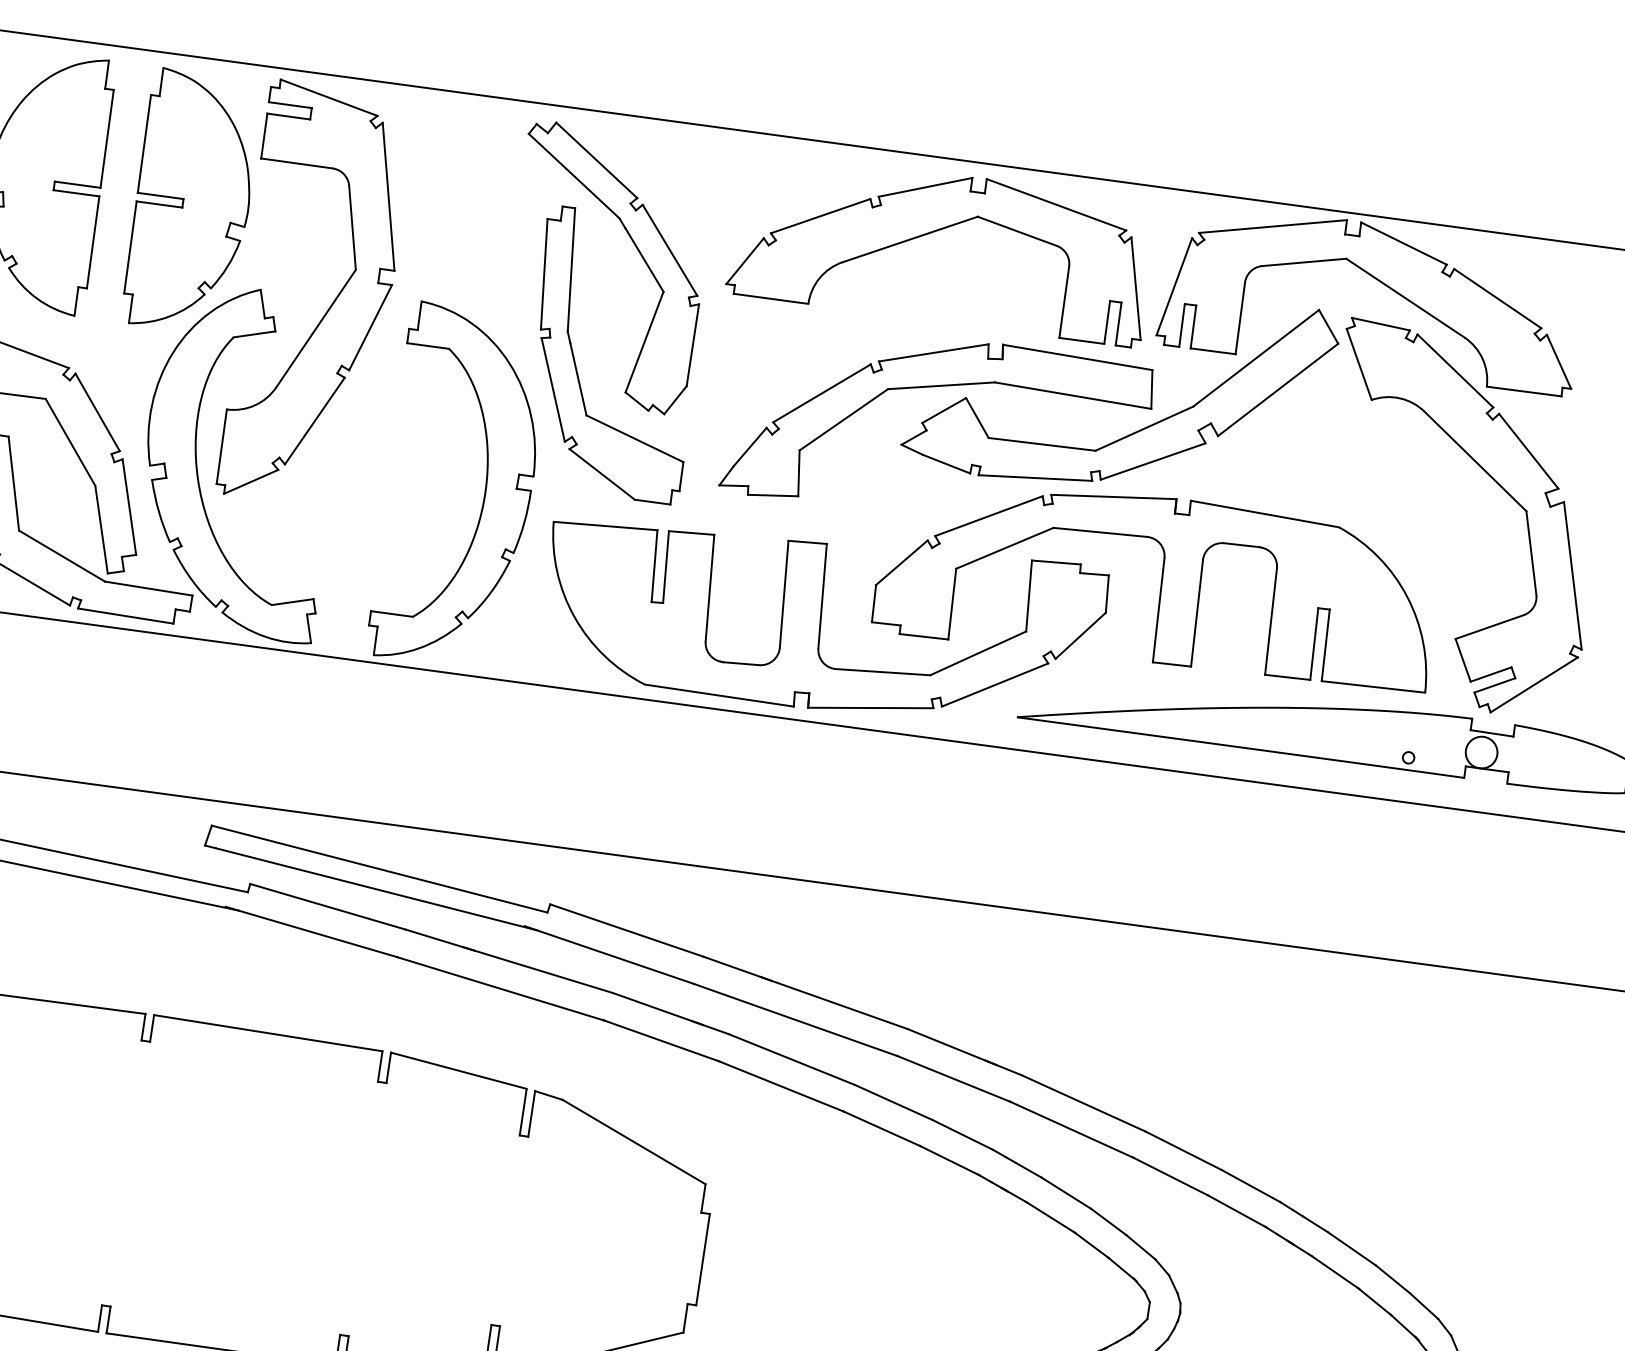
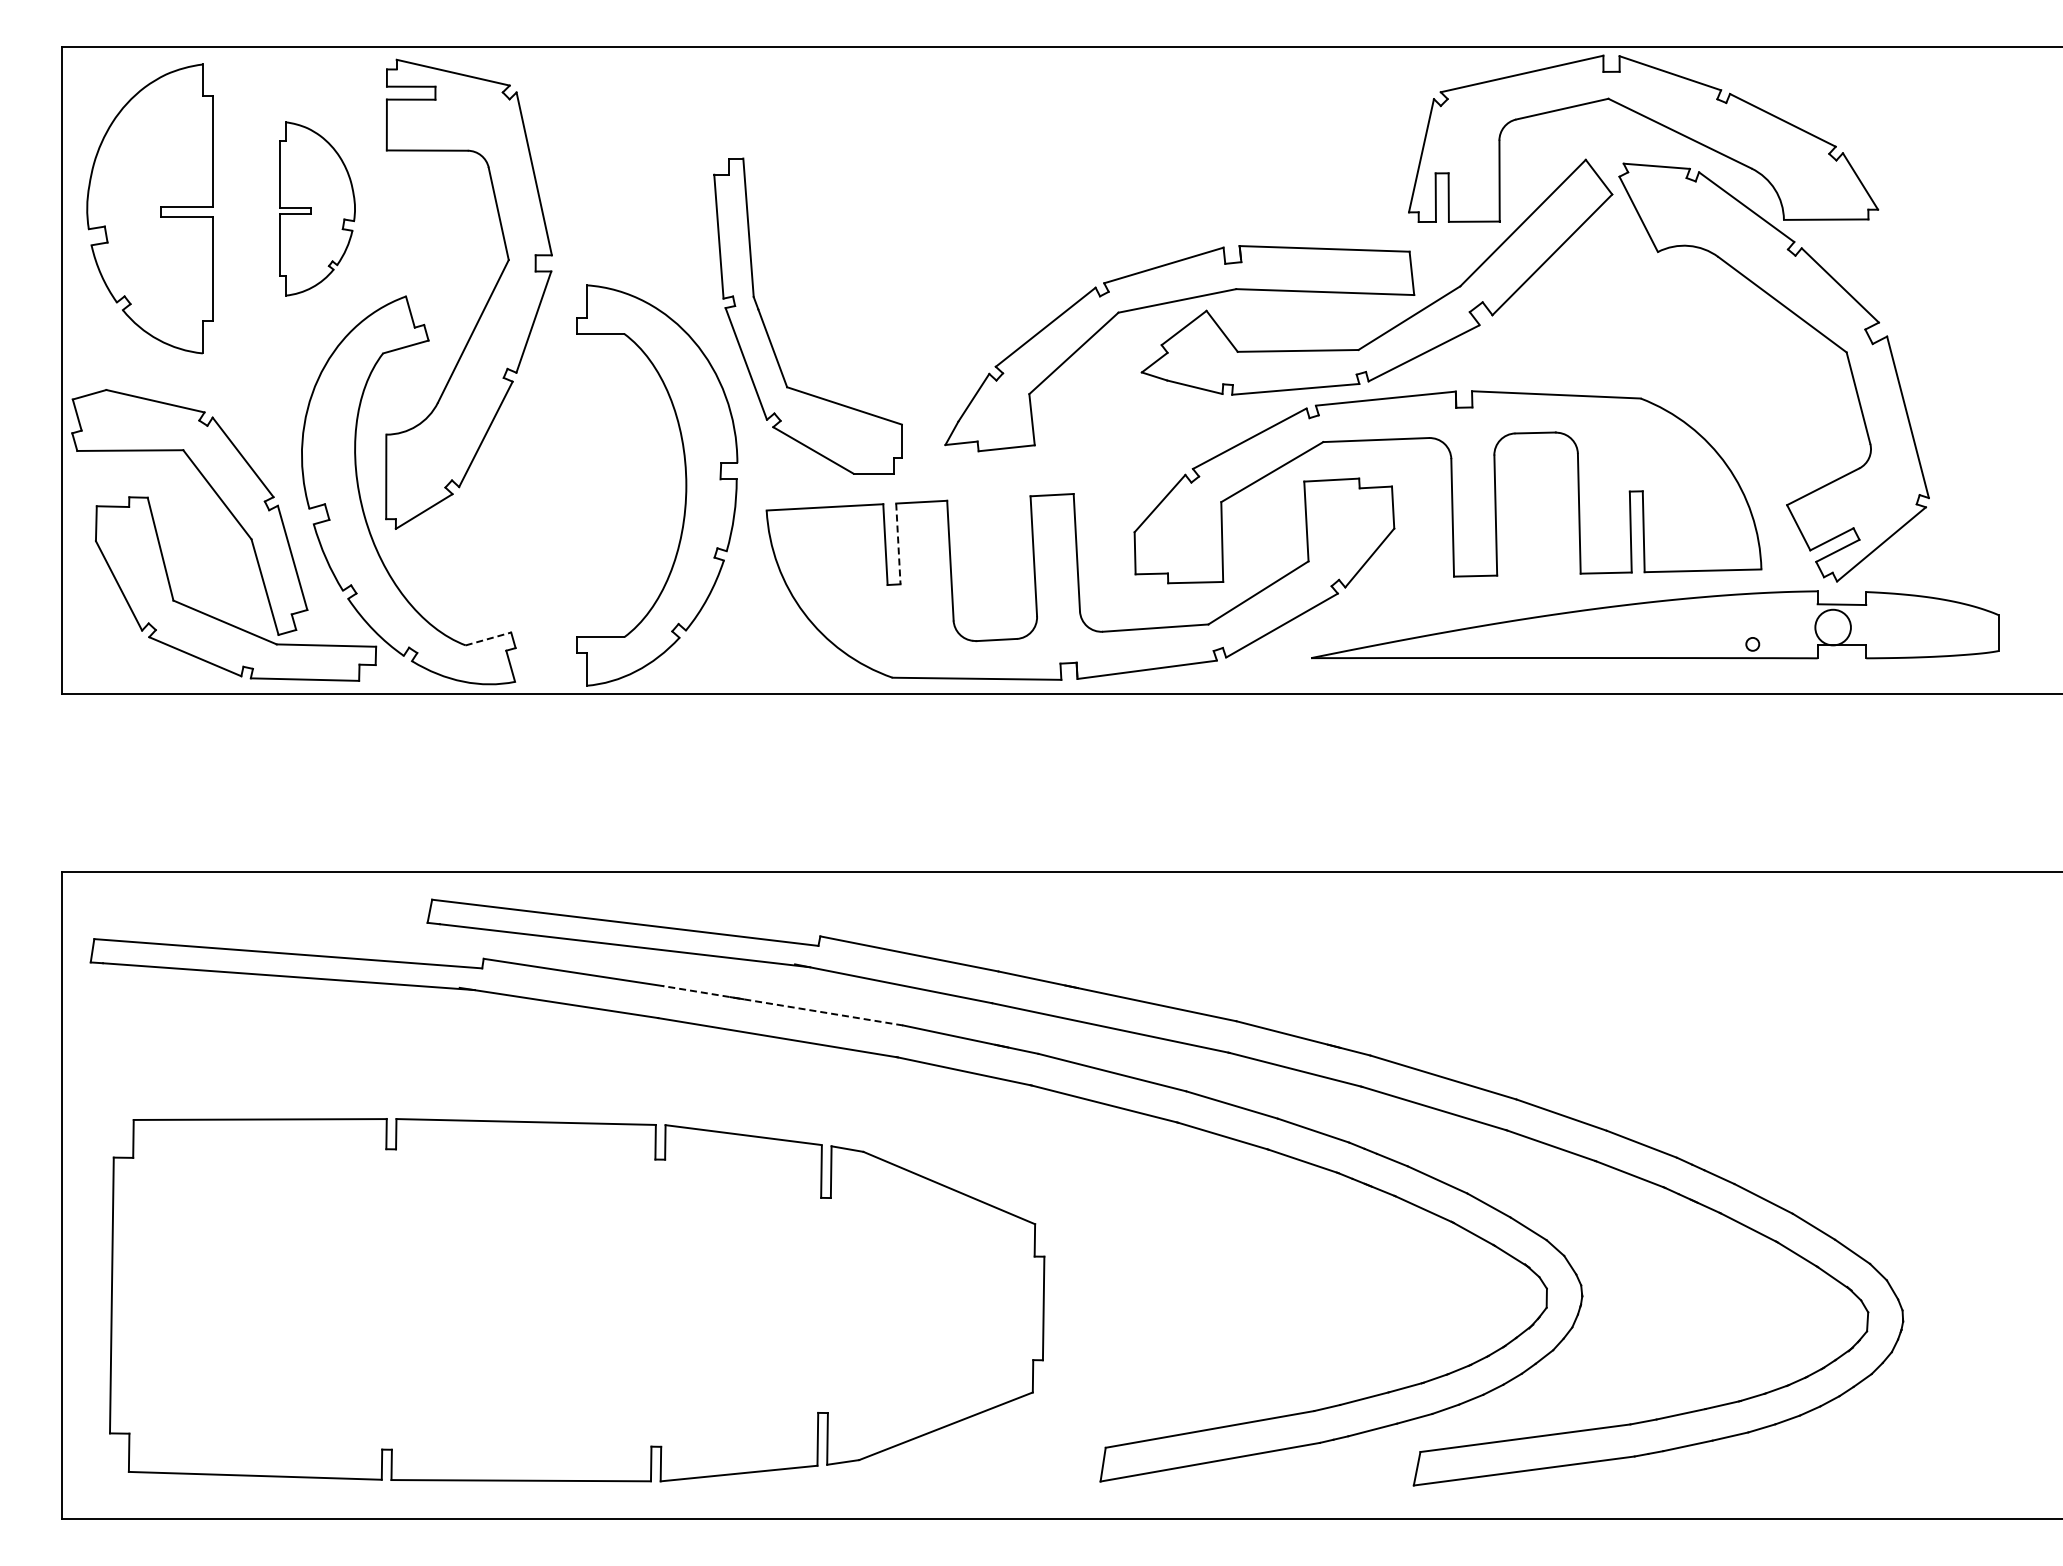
part: (193, 201) -> (317, 208), size x0.6
part: (936, 231) -> (1148, 130), removed
part: (637, 249) -> (818, 195), removed
line: (666, 567) -> (898, 544), solid -> dashed
line: (292, 601) -> (488, 638), solid -> dashed
line: (509, 961) -> (783, 1005), solid -> dashed

